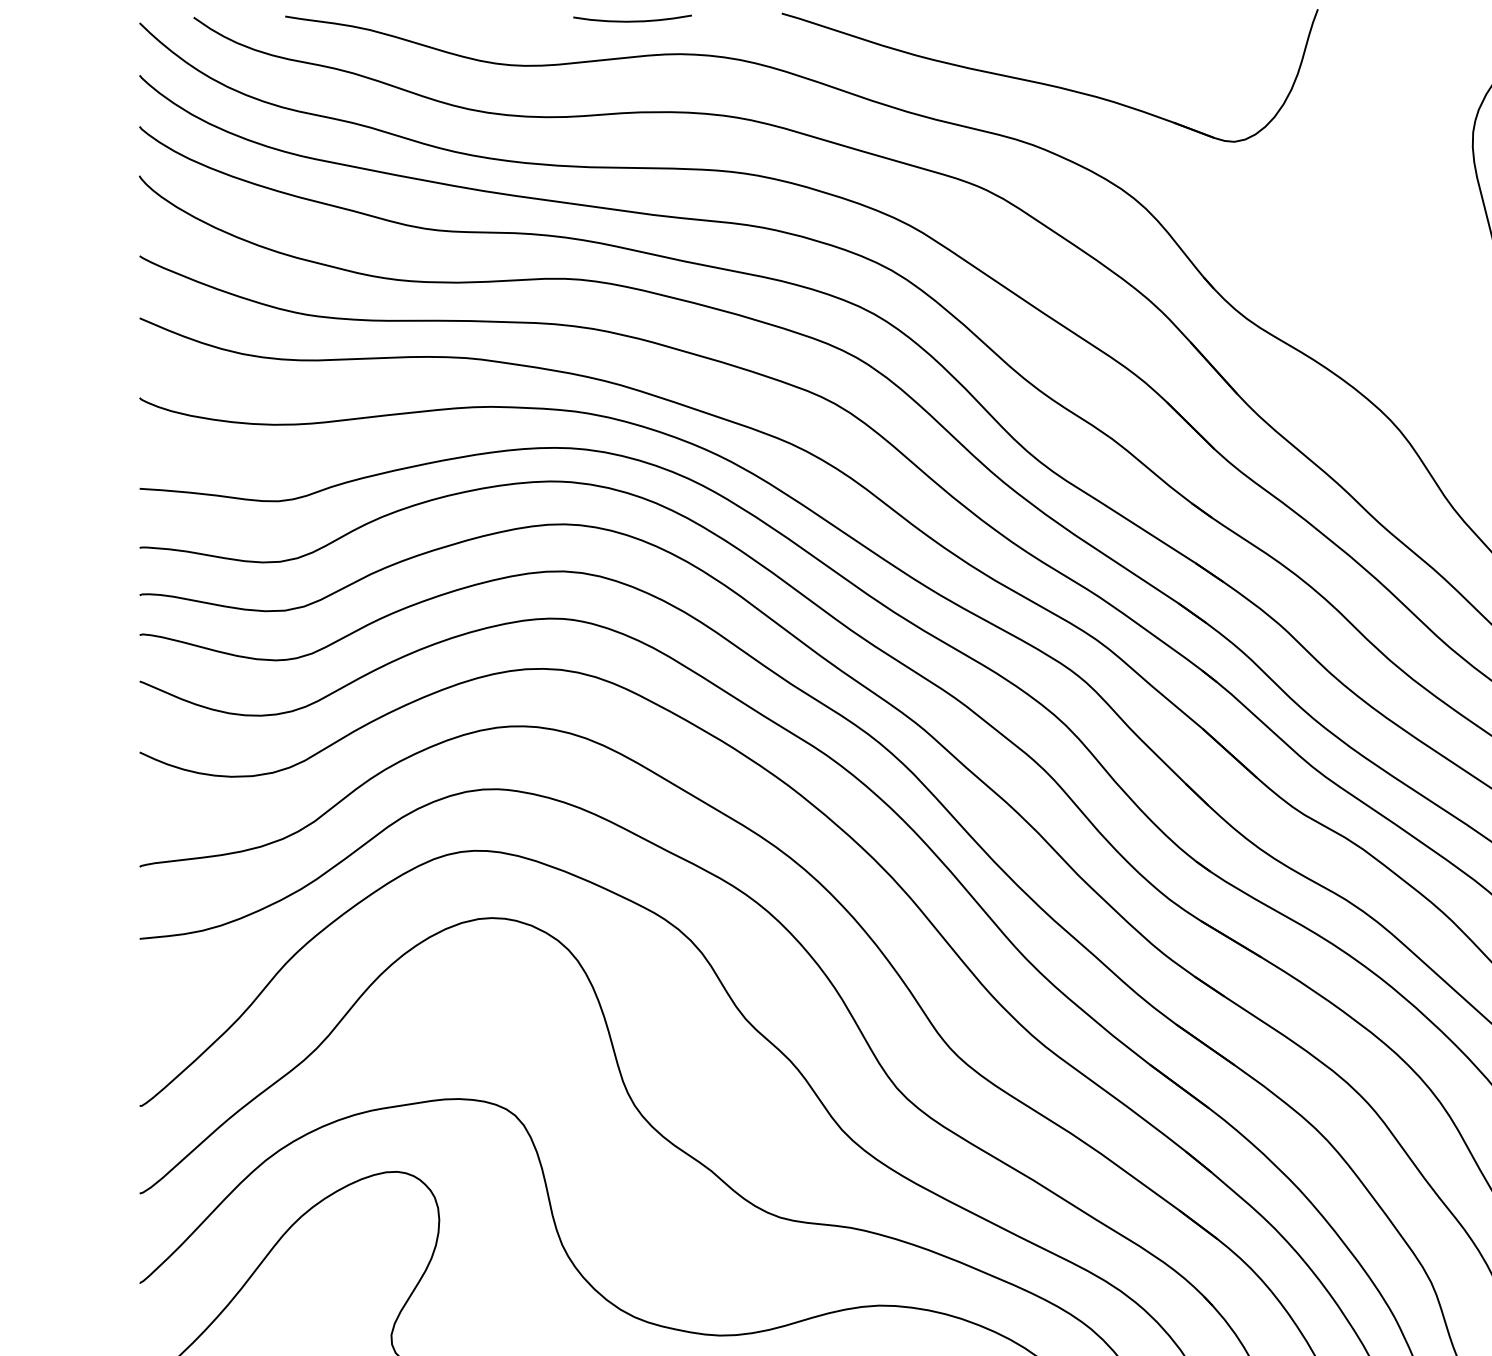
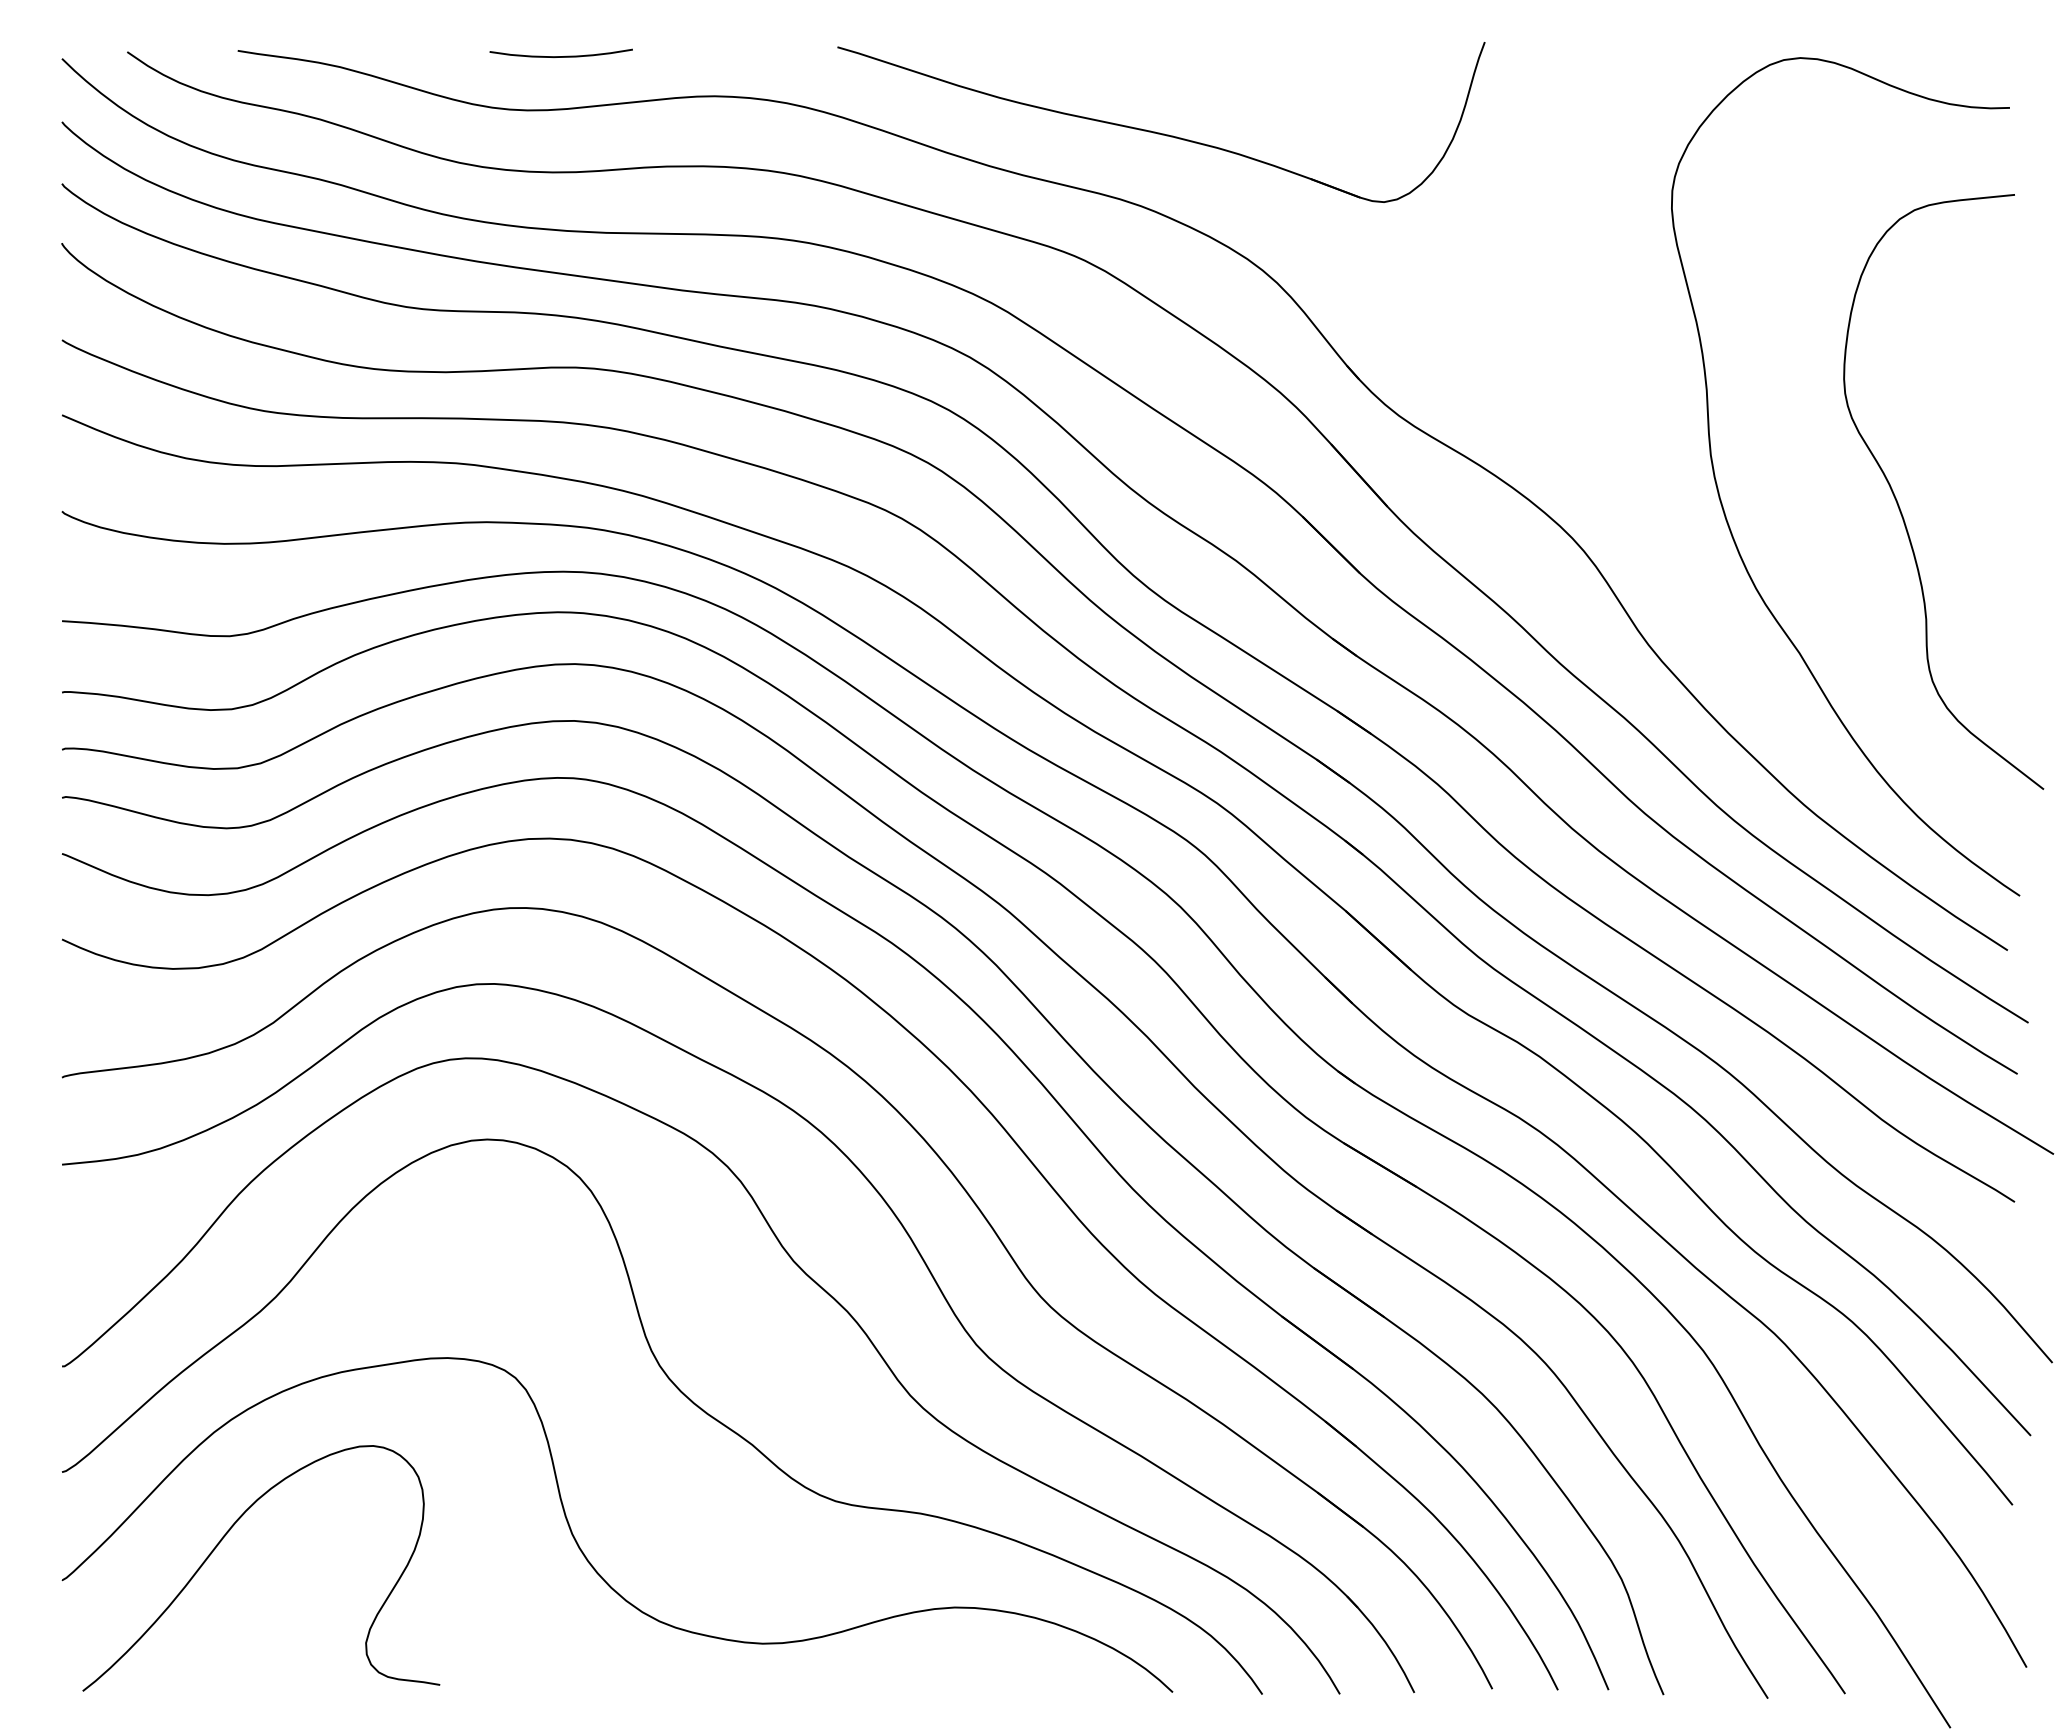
curve: (631, 21) -> (560, 56), moved

